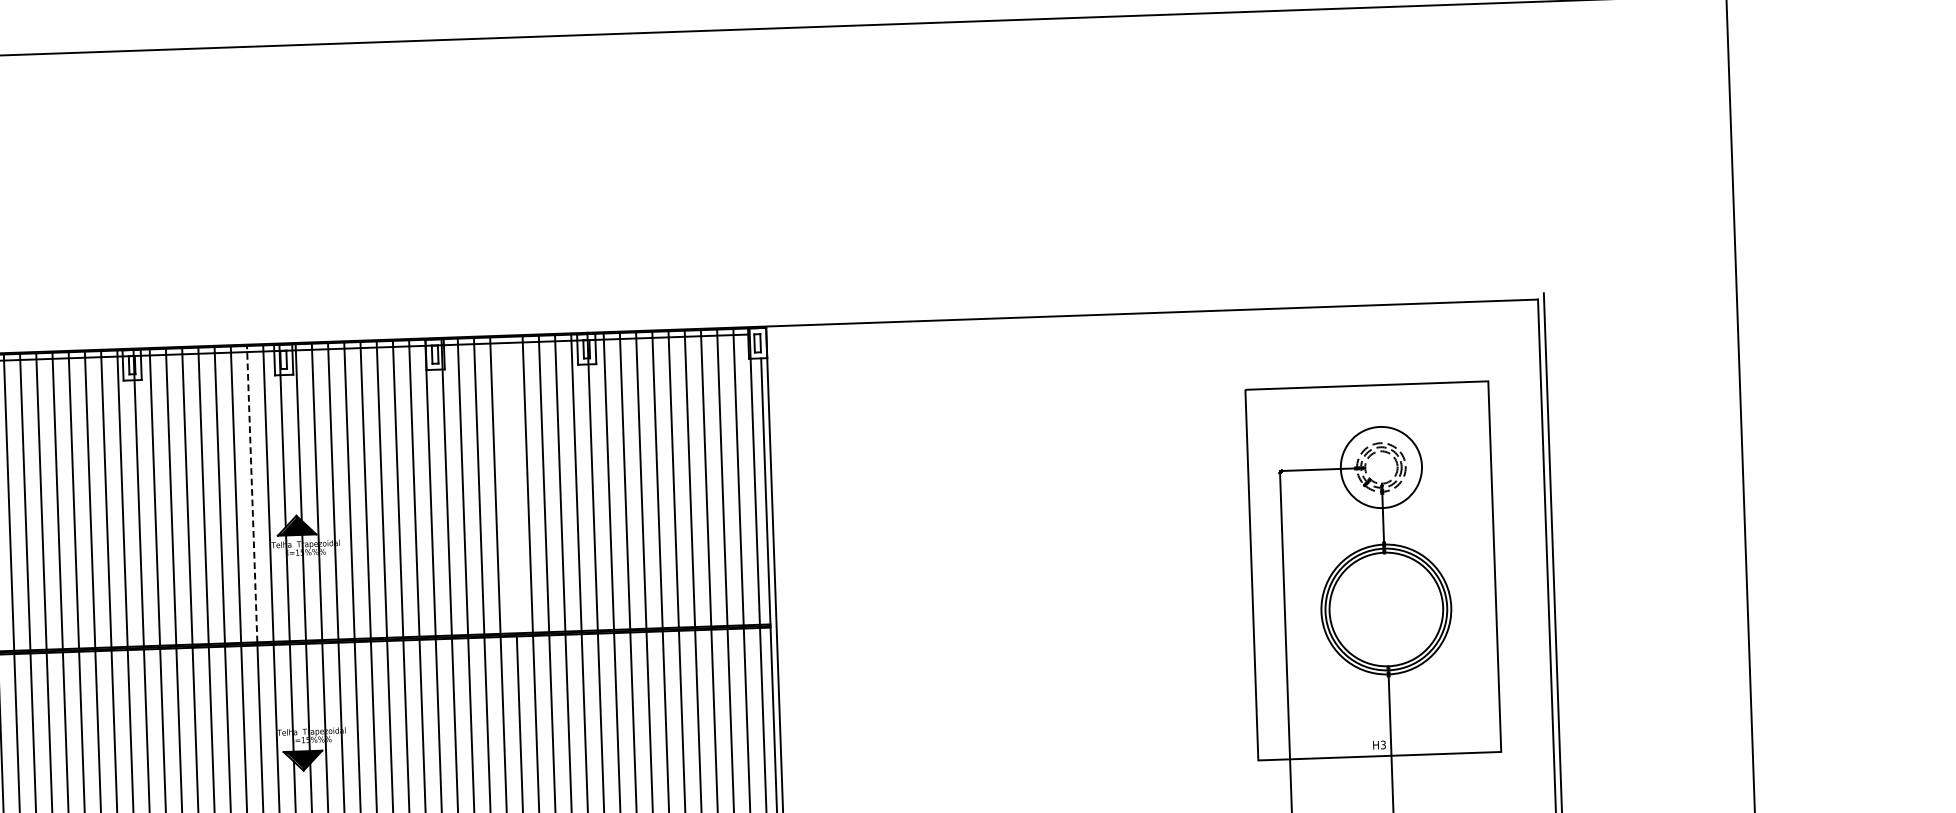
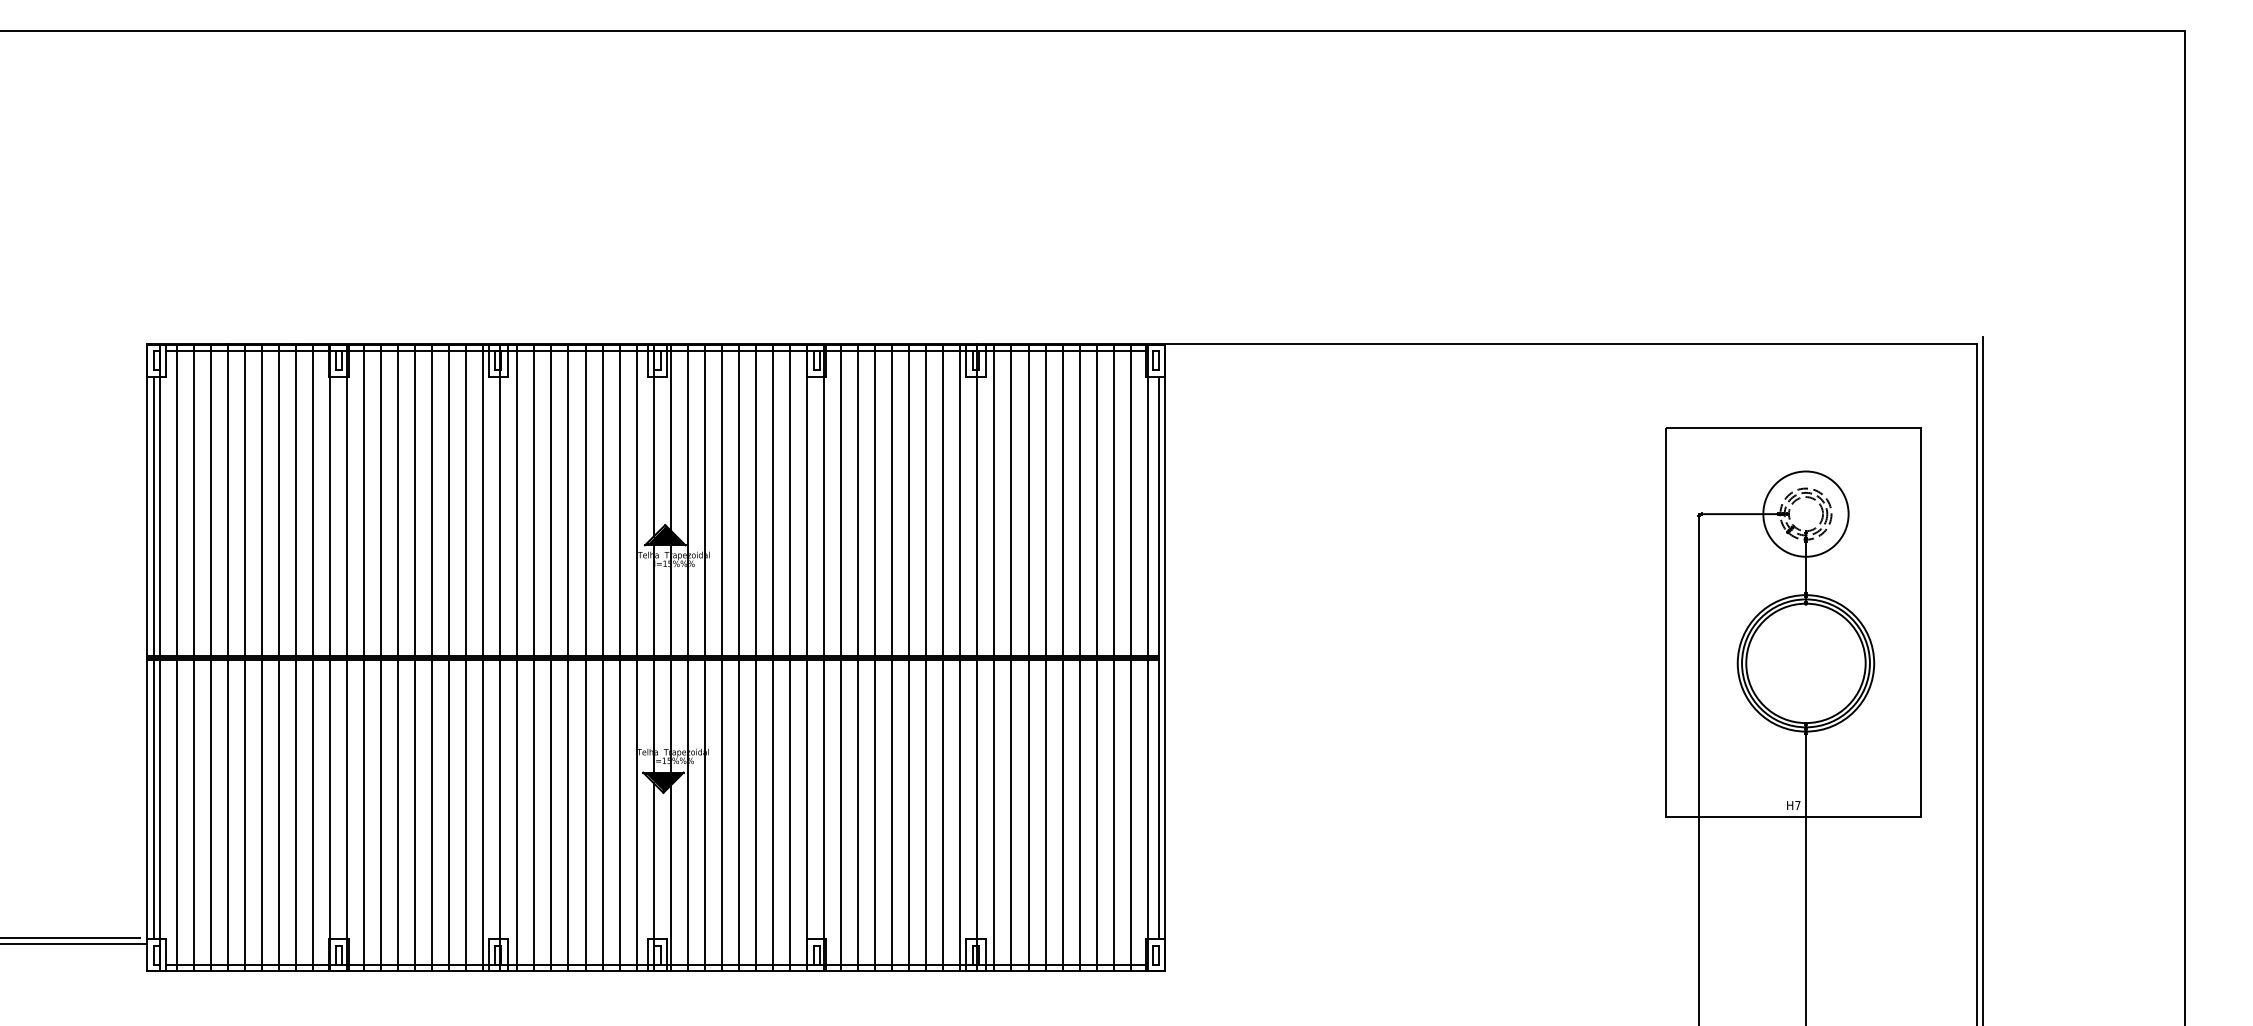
line: (511, 484) -> (892, 500), added
line: (252, 493) -> (619, 500), dashed -> solid
text: (1383, 745) -> (1797, 805), H3 -> H7

